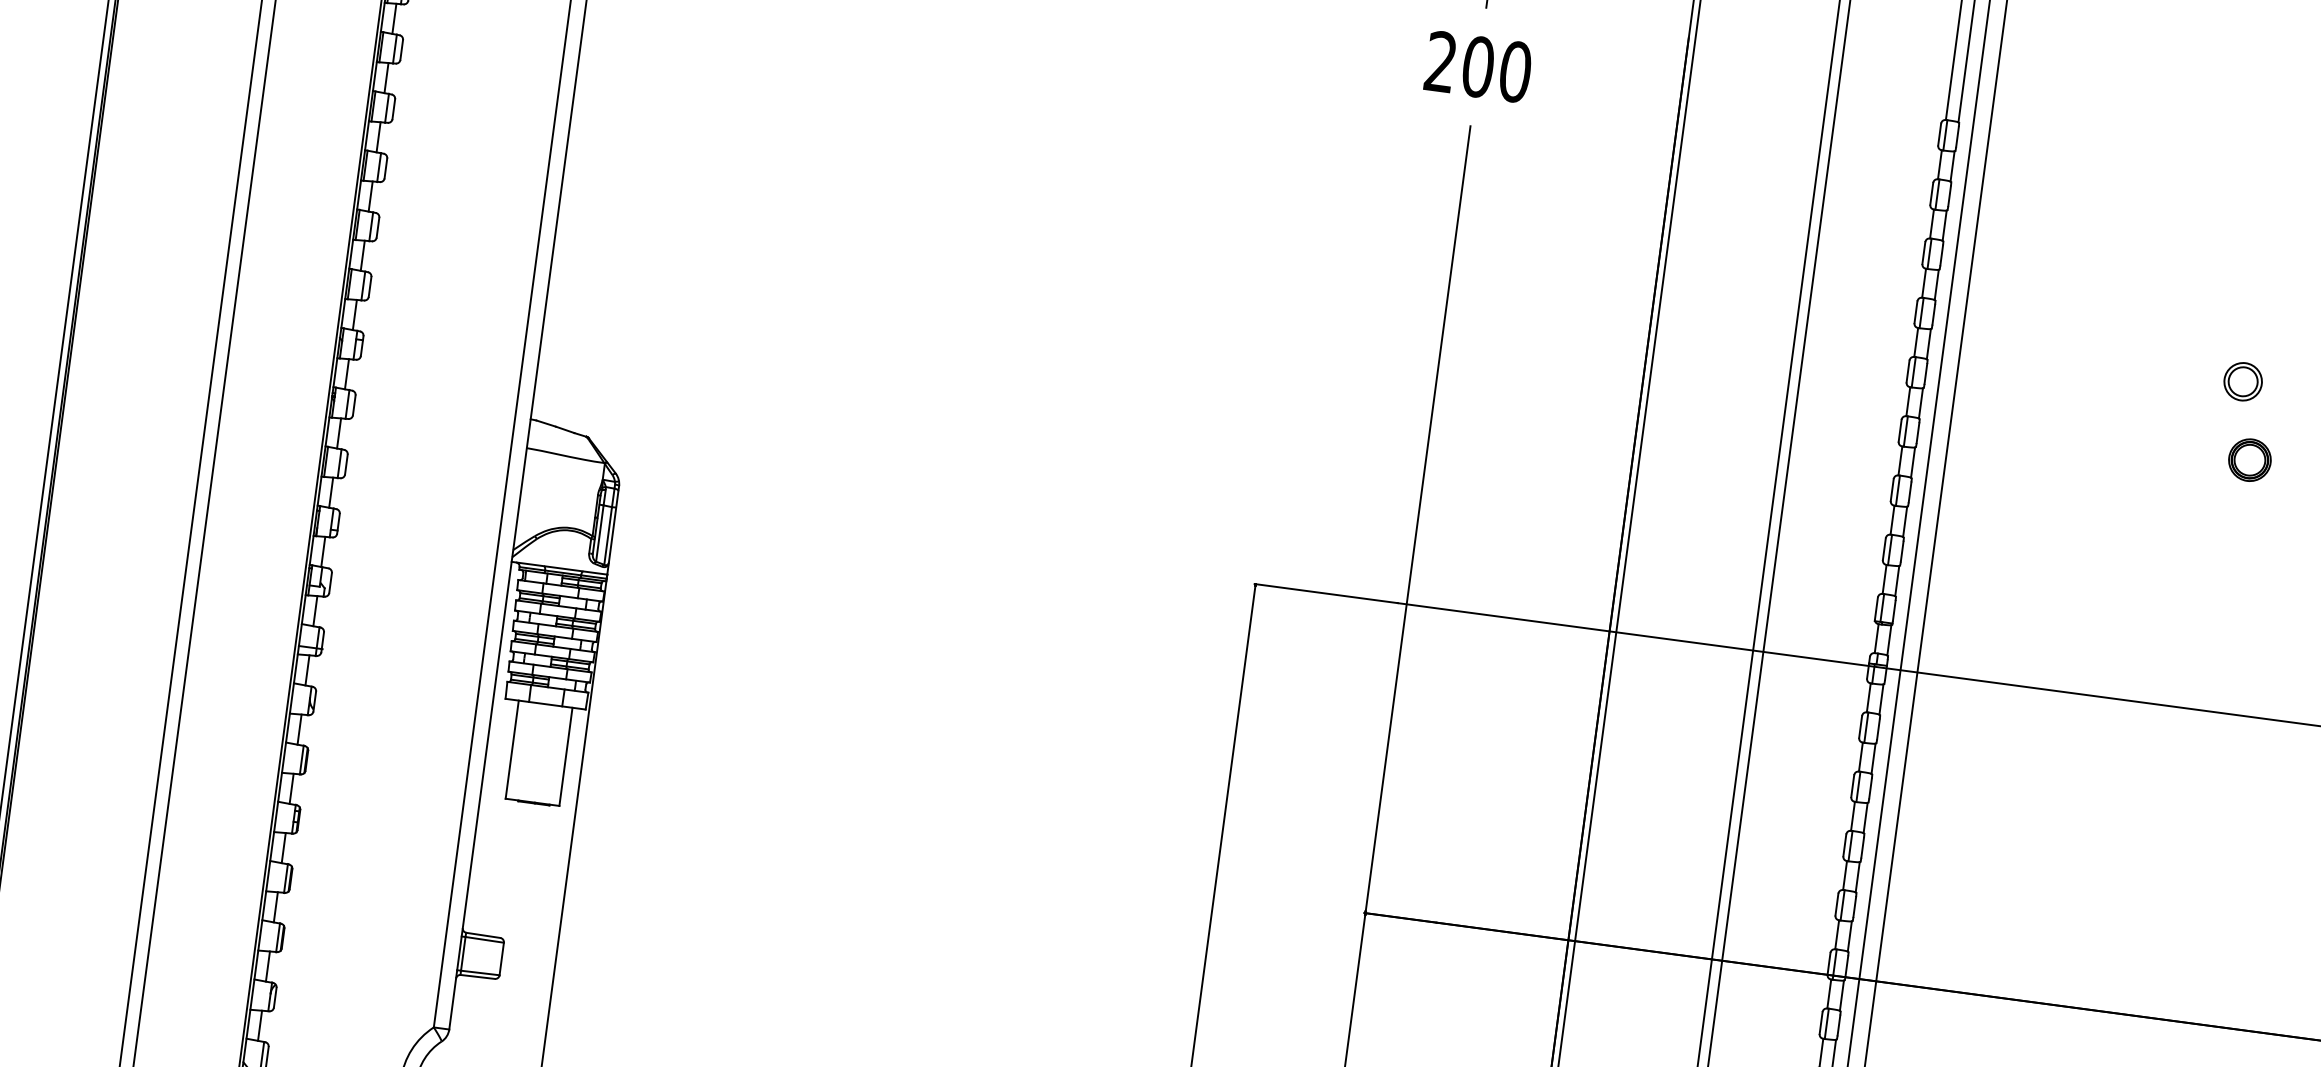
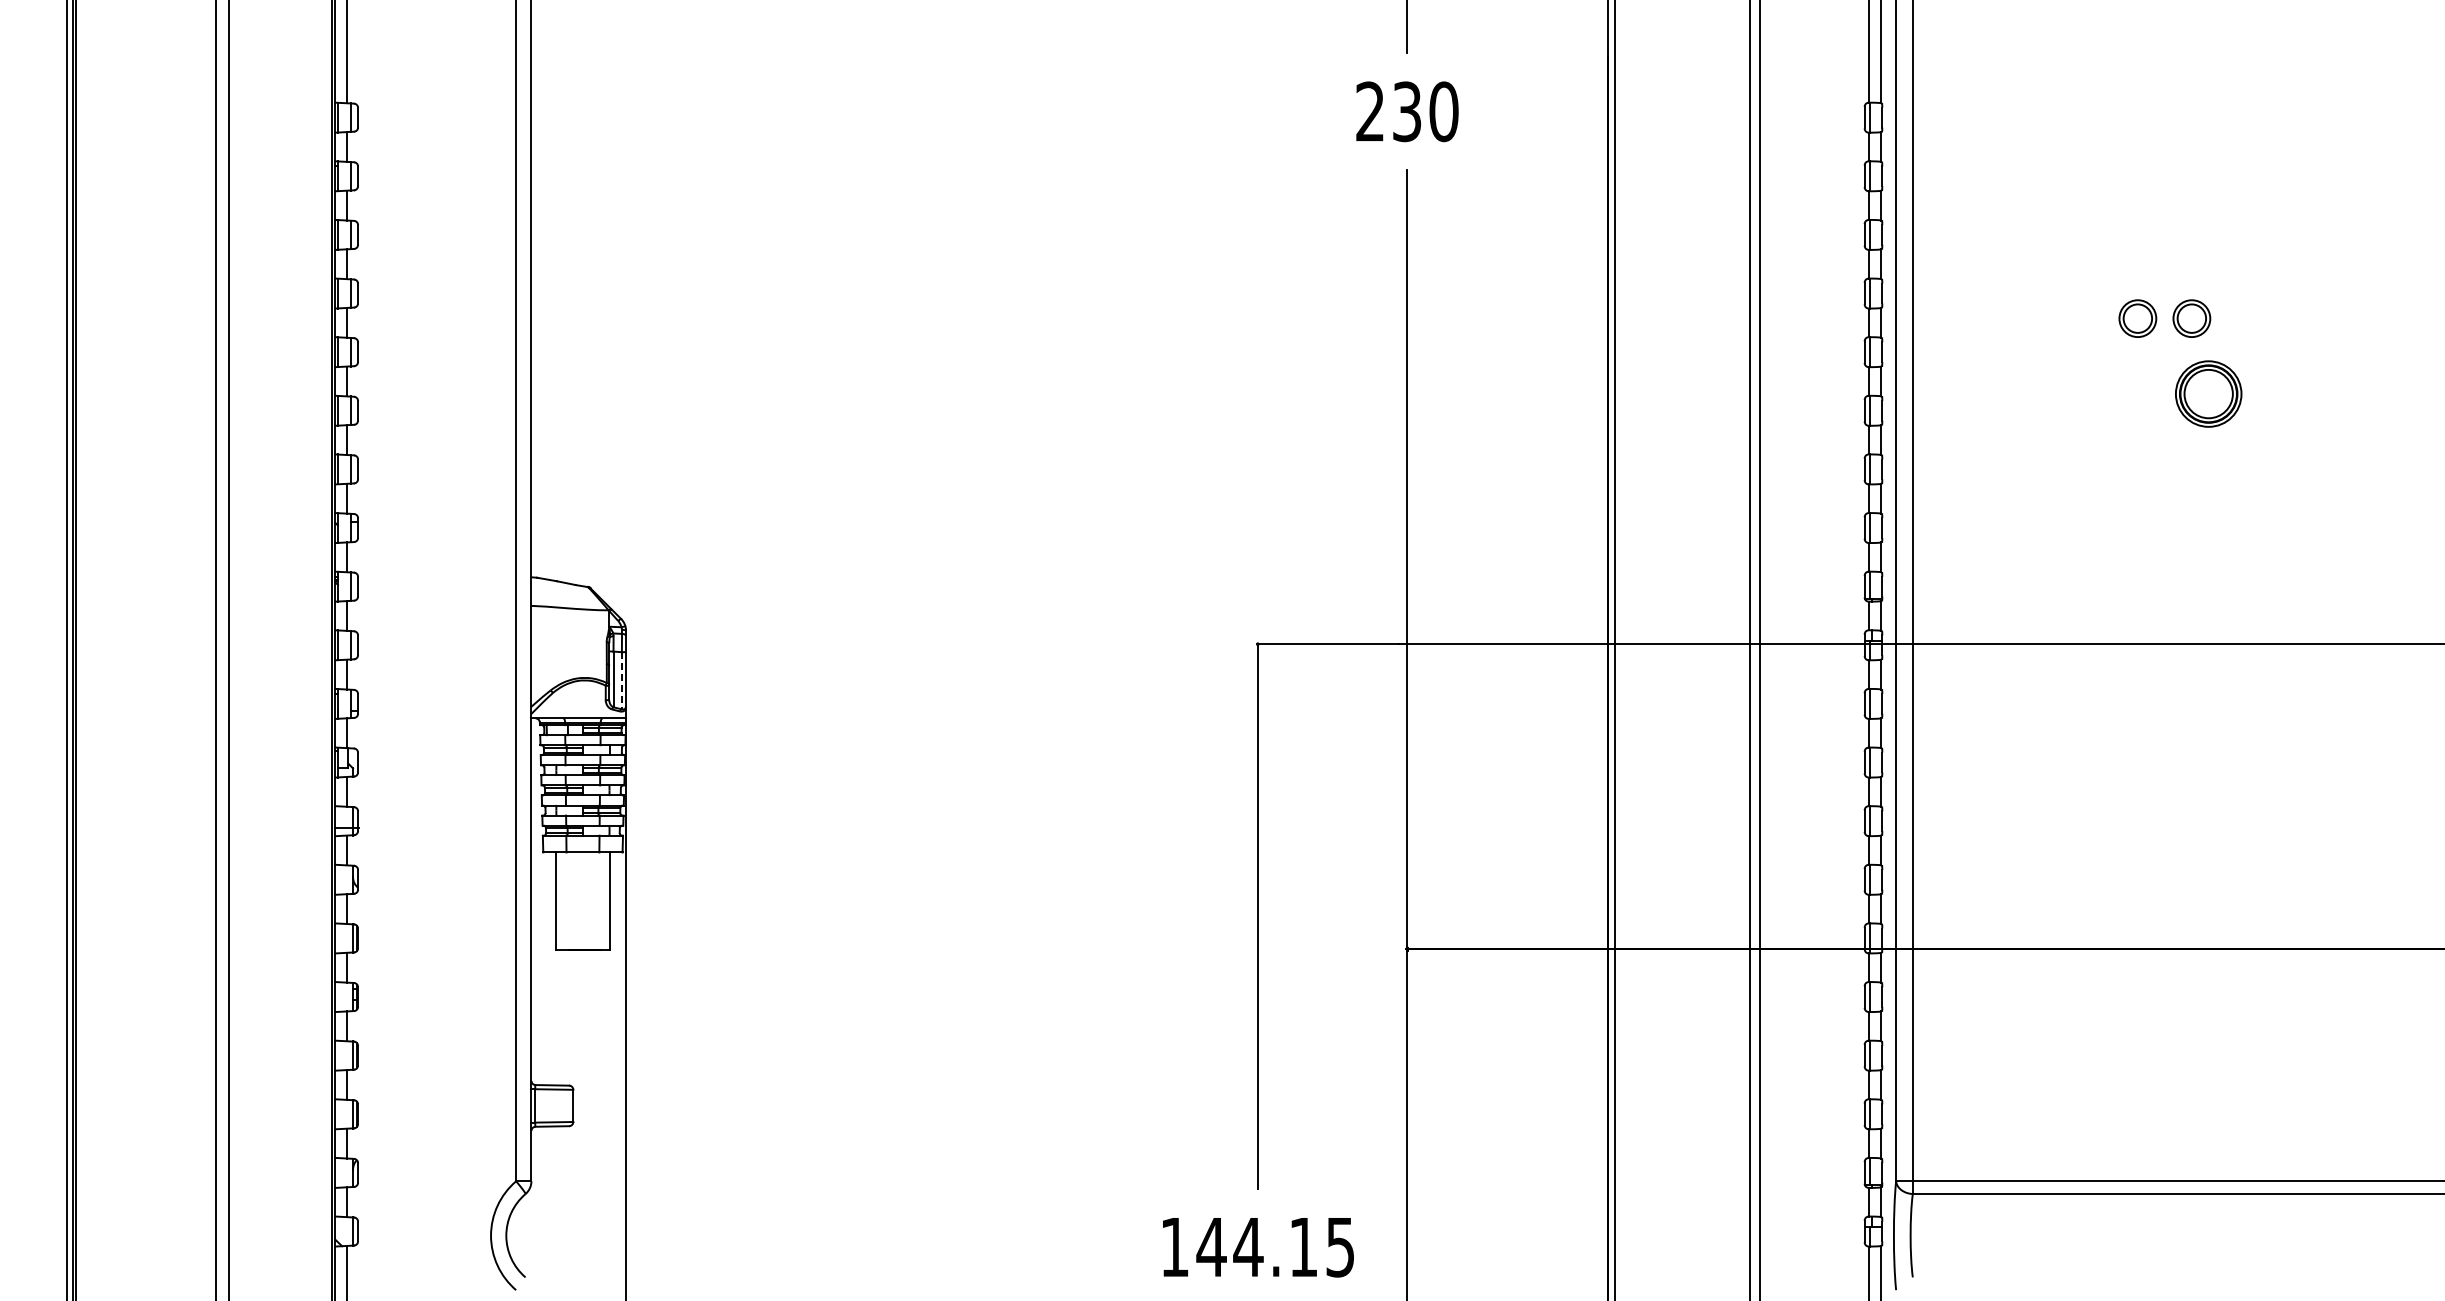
text: (1477, 66) -> (1406, 111), 200 -> 230
part: (2188, 374) -> (2137, 318), added
part: (2249, 459) -> (2208, 393), size x1.6
line: (607, 535) -> (621, 680), solid -> dashed

